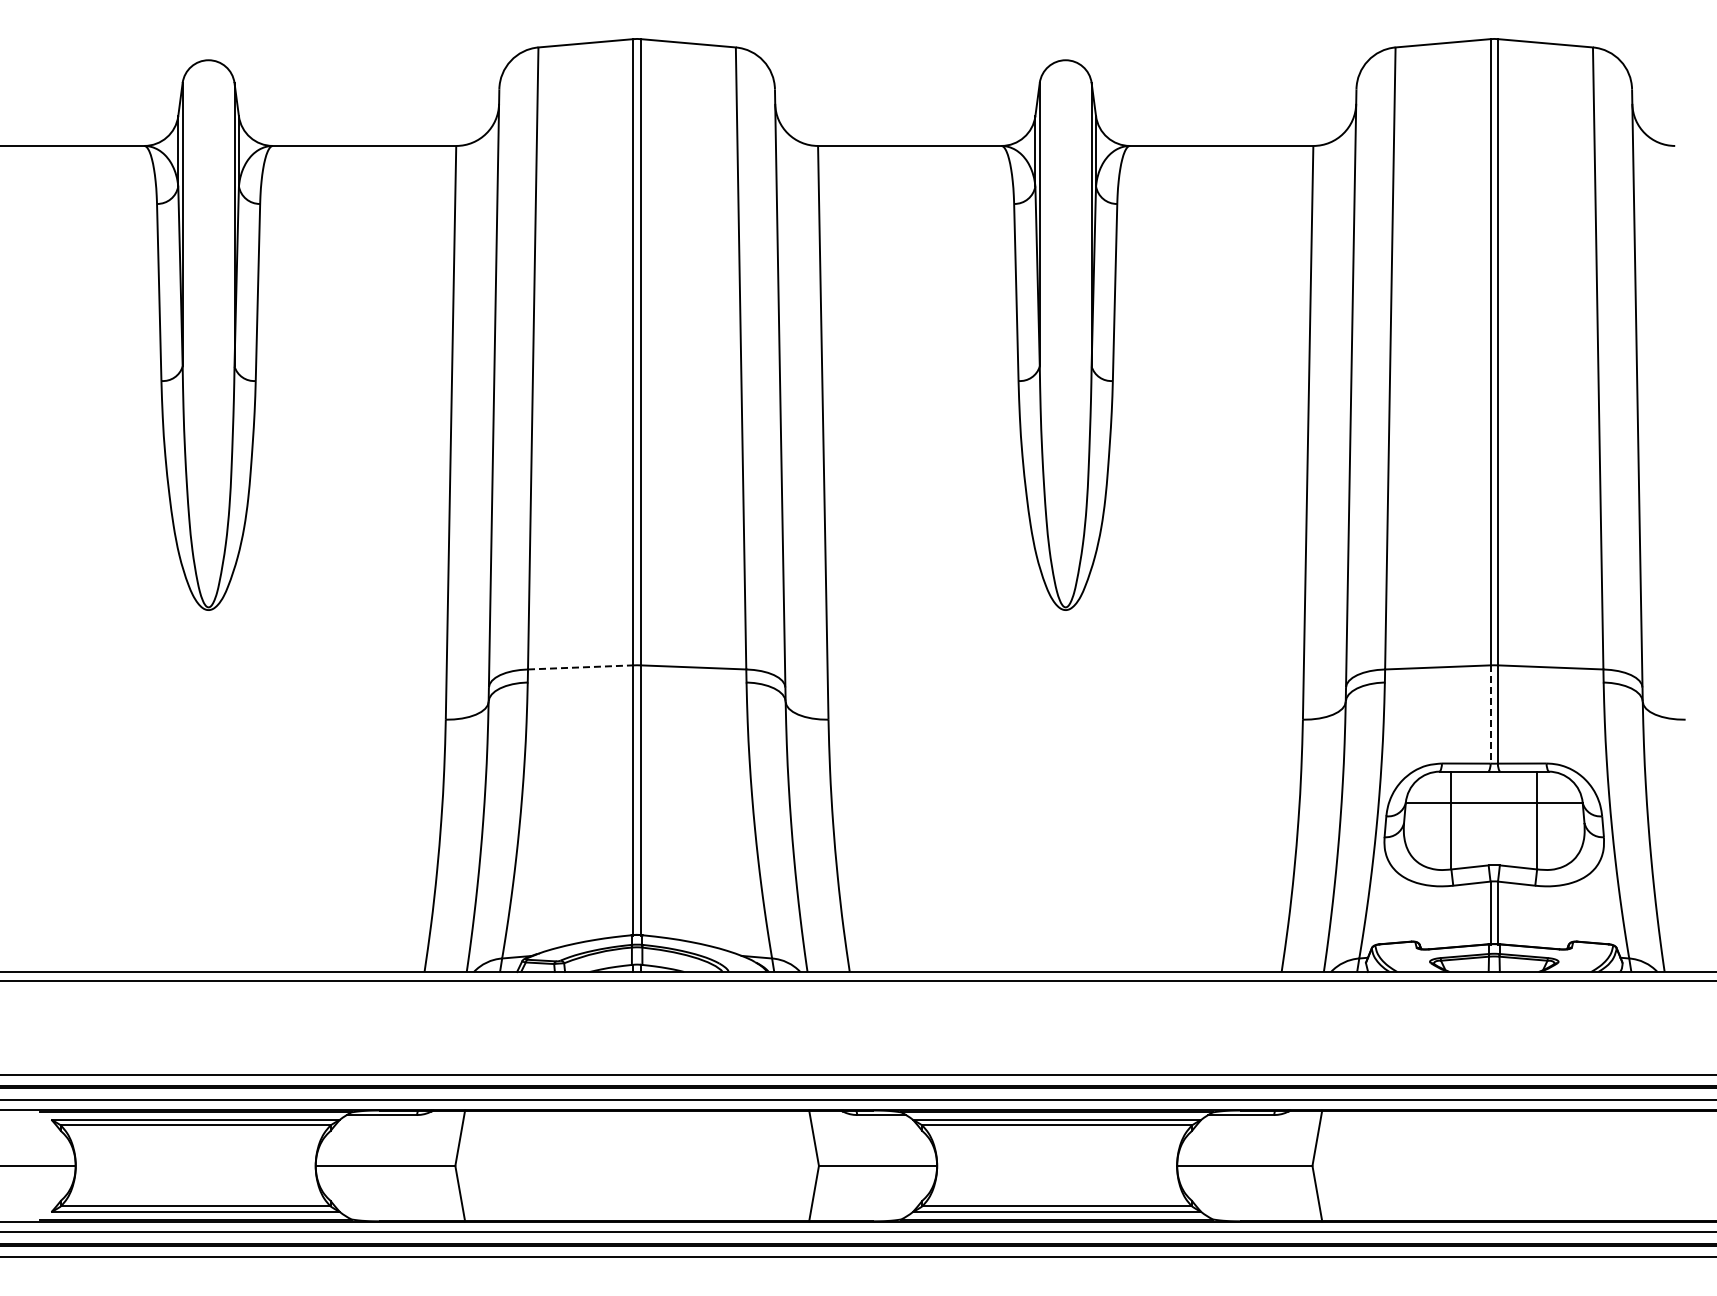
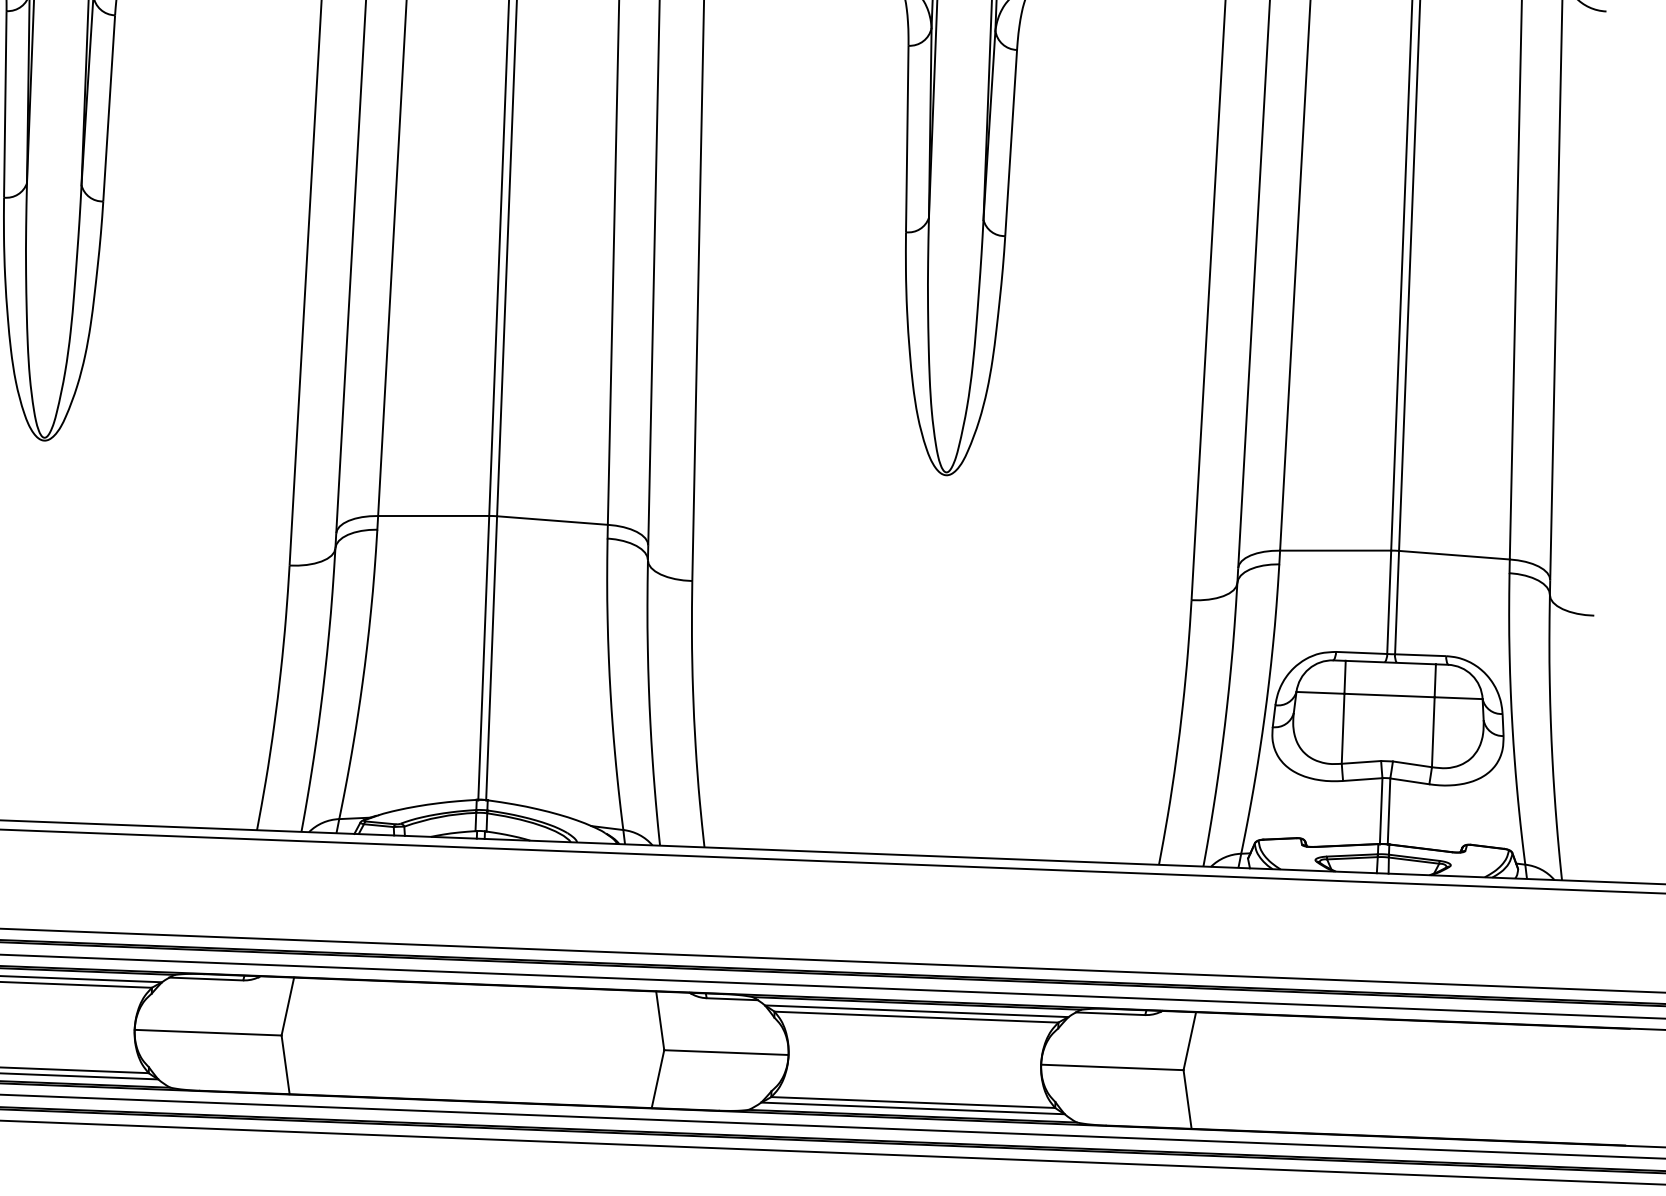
line: (580, 667) -> (433, 516), dashed -> solid
line: (1490, 715) -> (1389, 603), dashed -> solid

